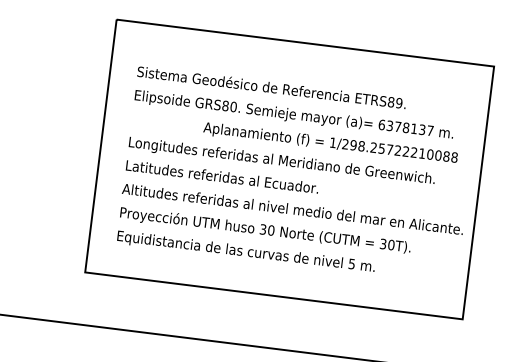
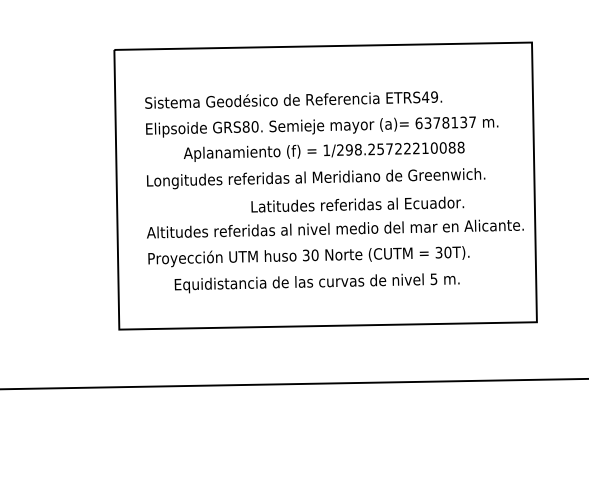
text: (391, 102) -> (425, 97), ETRS89. -> ETRS49.
text: (330, 143) -> (324, 151), moved
text: (222, 176) -> (357, 204), moved
text: (245, 252) -> (316, 283), moved

